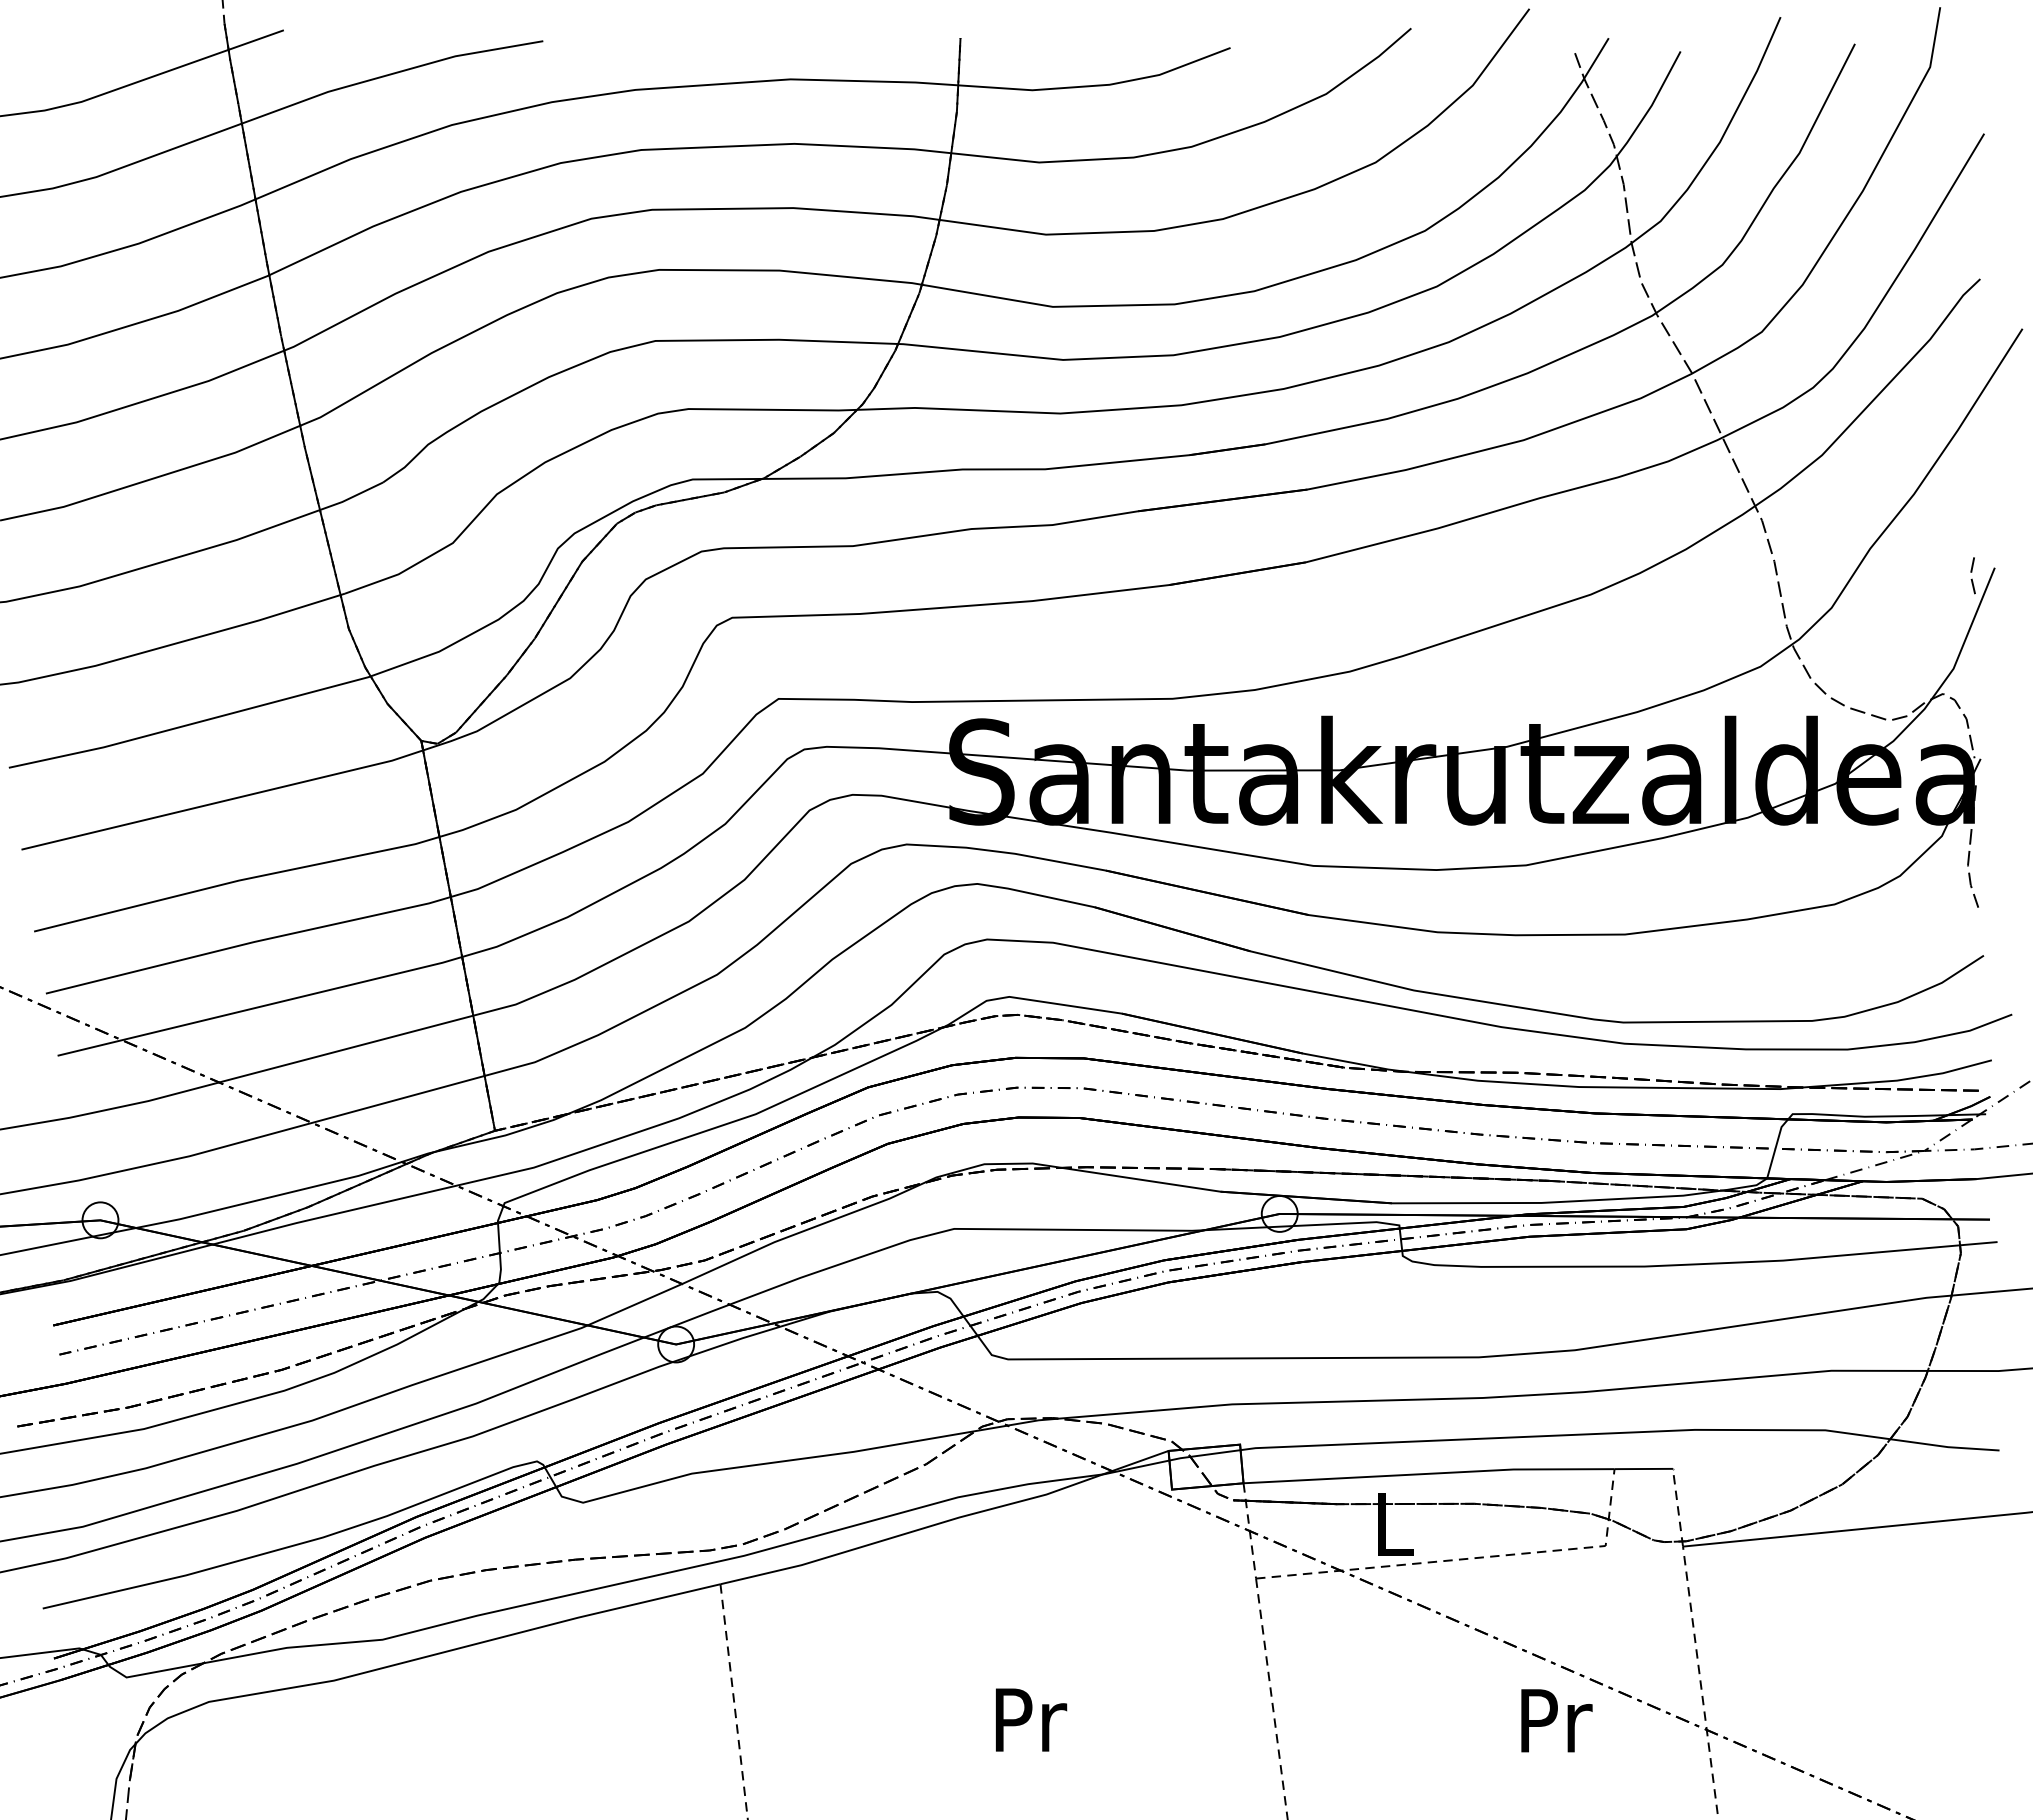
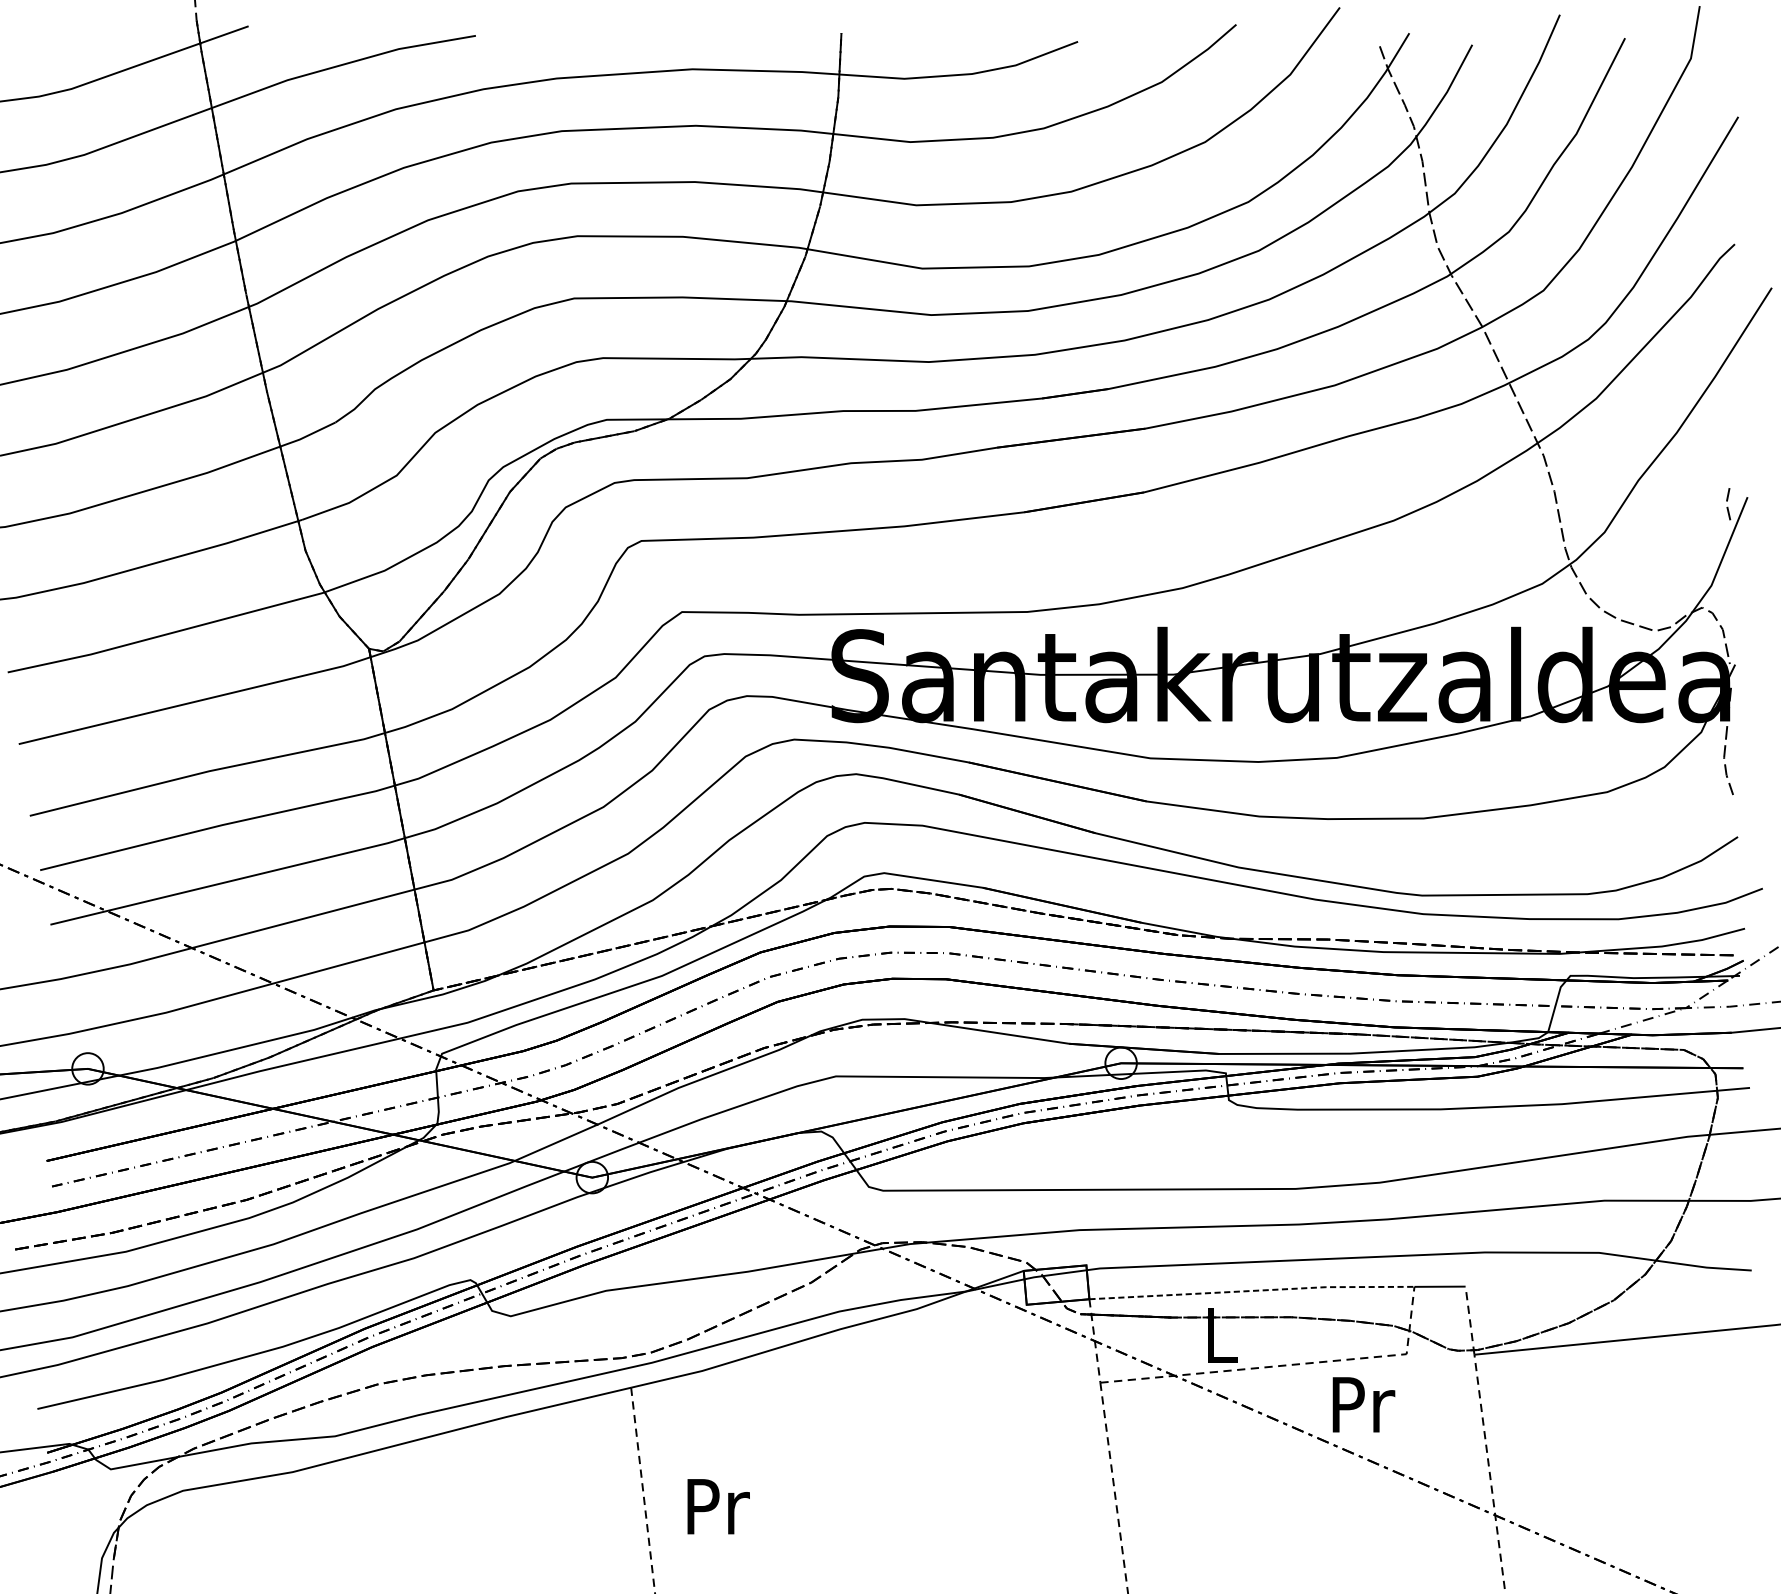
line: (1429, 1473) -> (1252, 1290), solid -> dashed
text: (1031, 1719) -> (718, 1506), moved
text: (1556, 1720) -> (1363, 1404), moved

